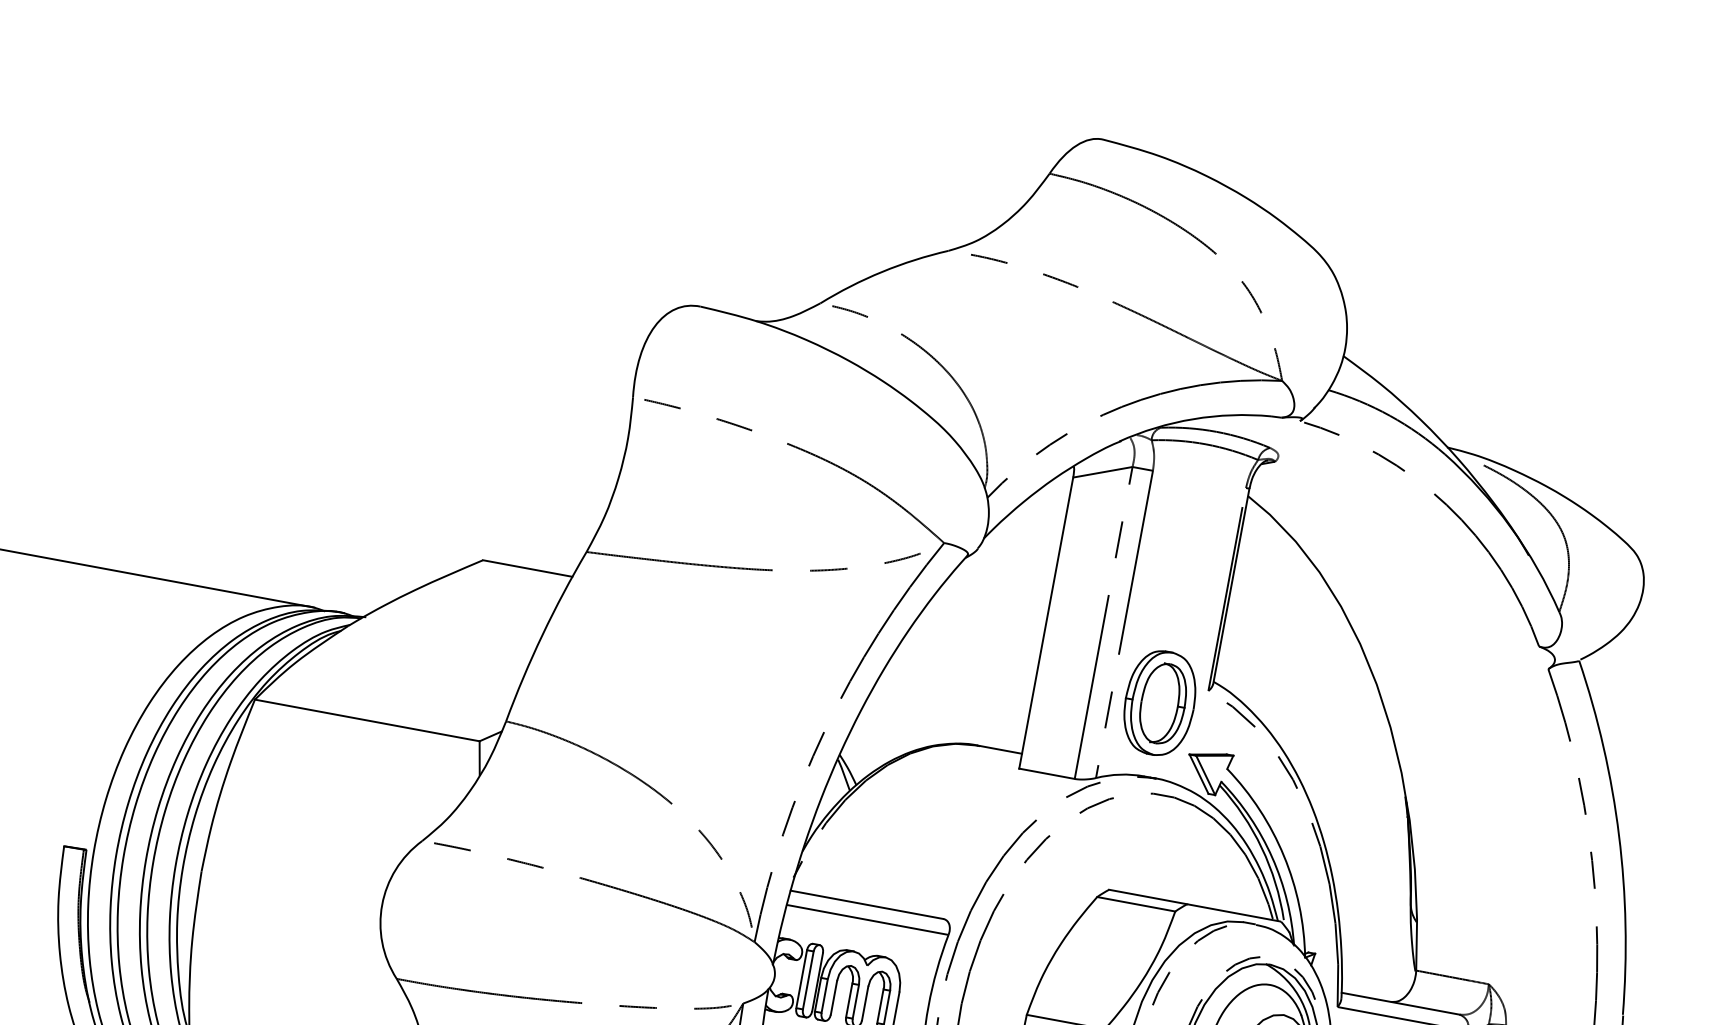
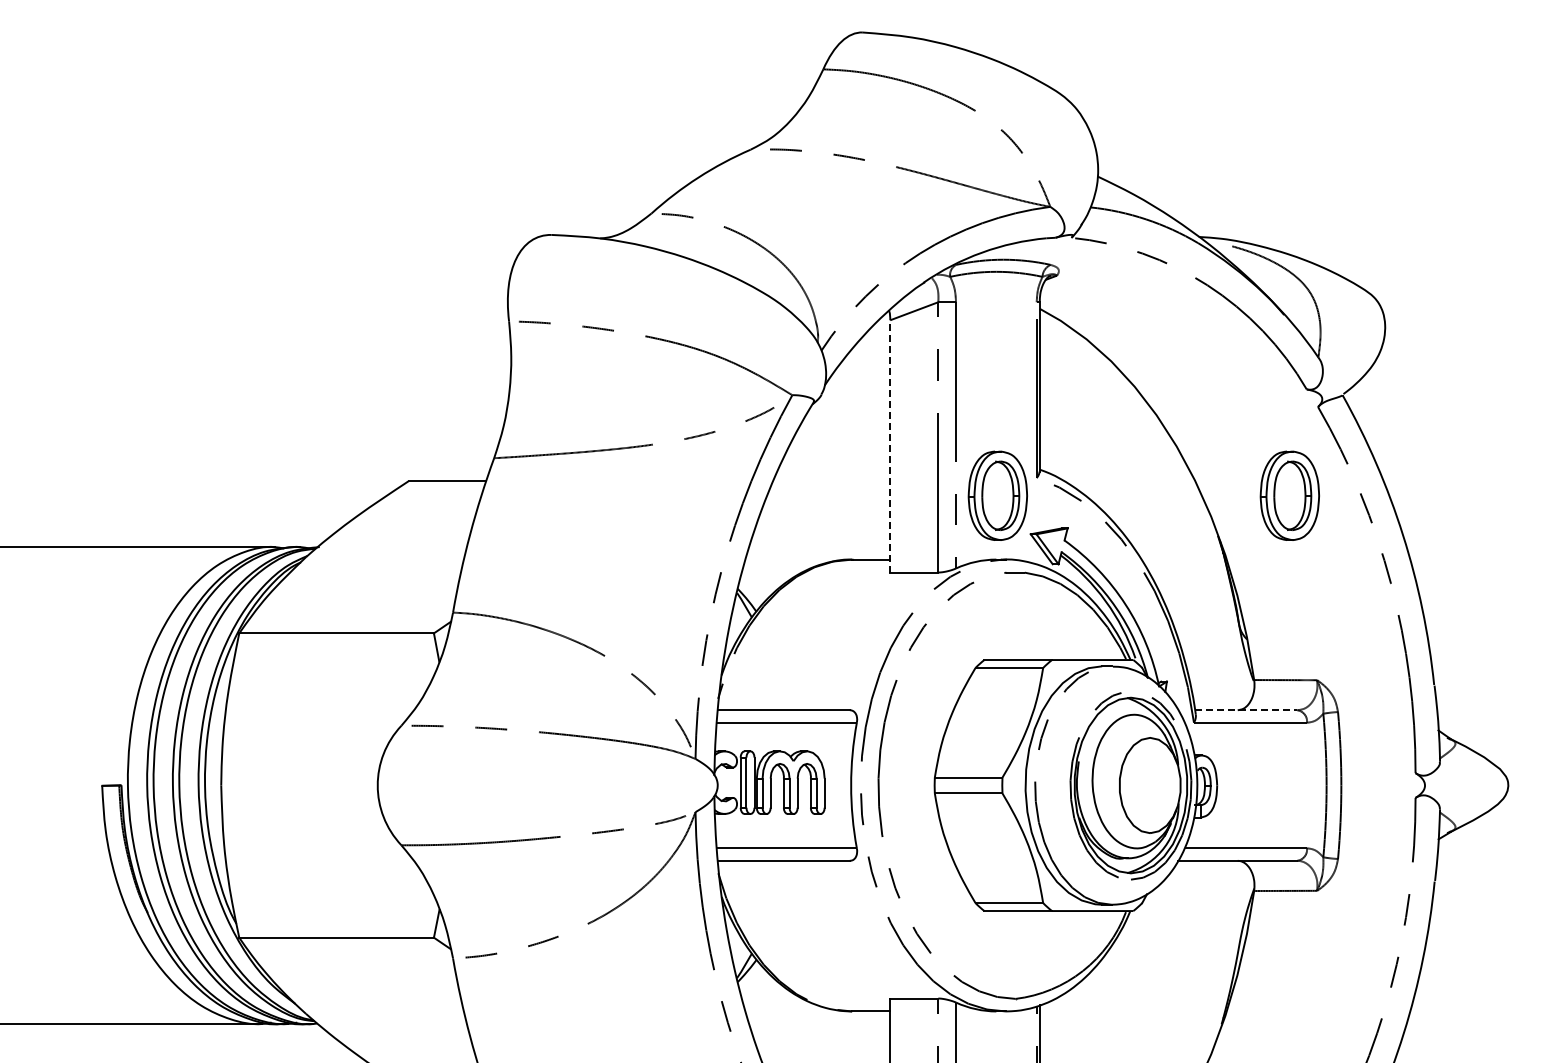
line: (1046, 622) -> (890, 445), solid -> dashed
part: (1496, 765) -> (1289, 495), added
line: (1400, 1004) -> (1246, 710), solid -> dashed

